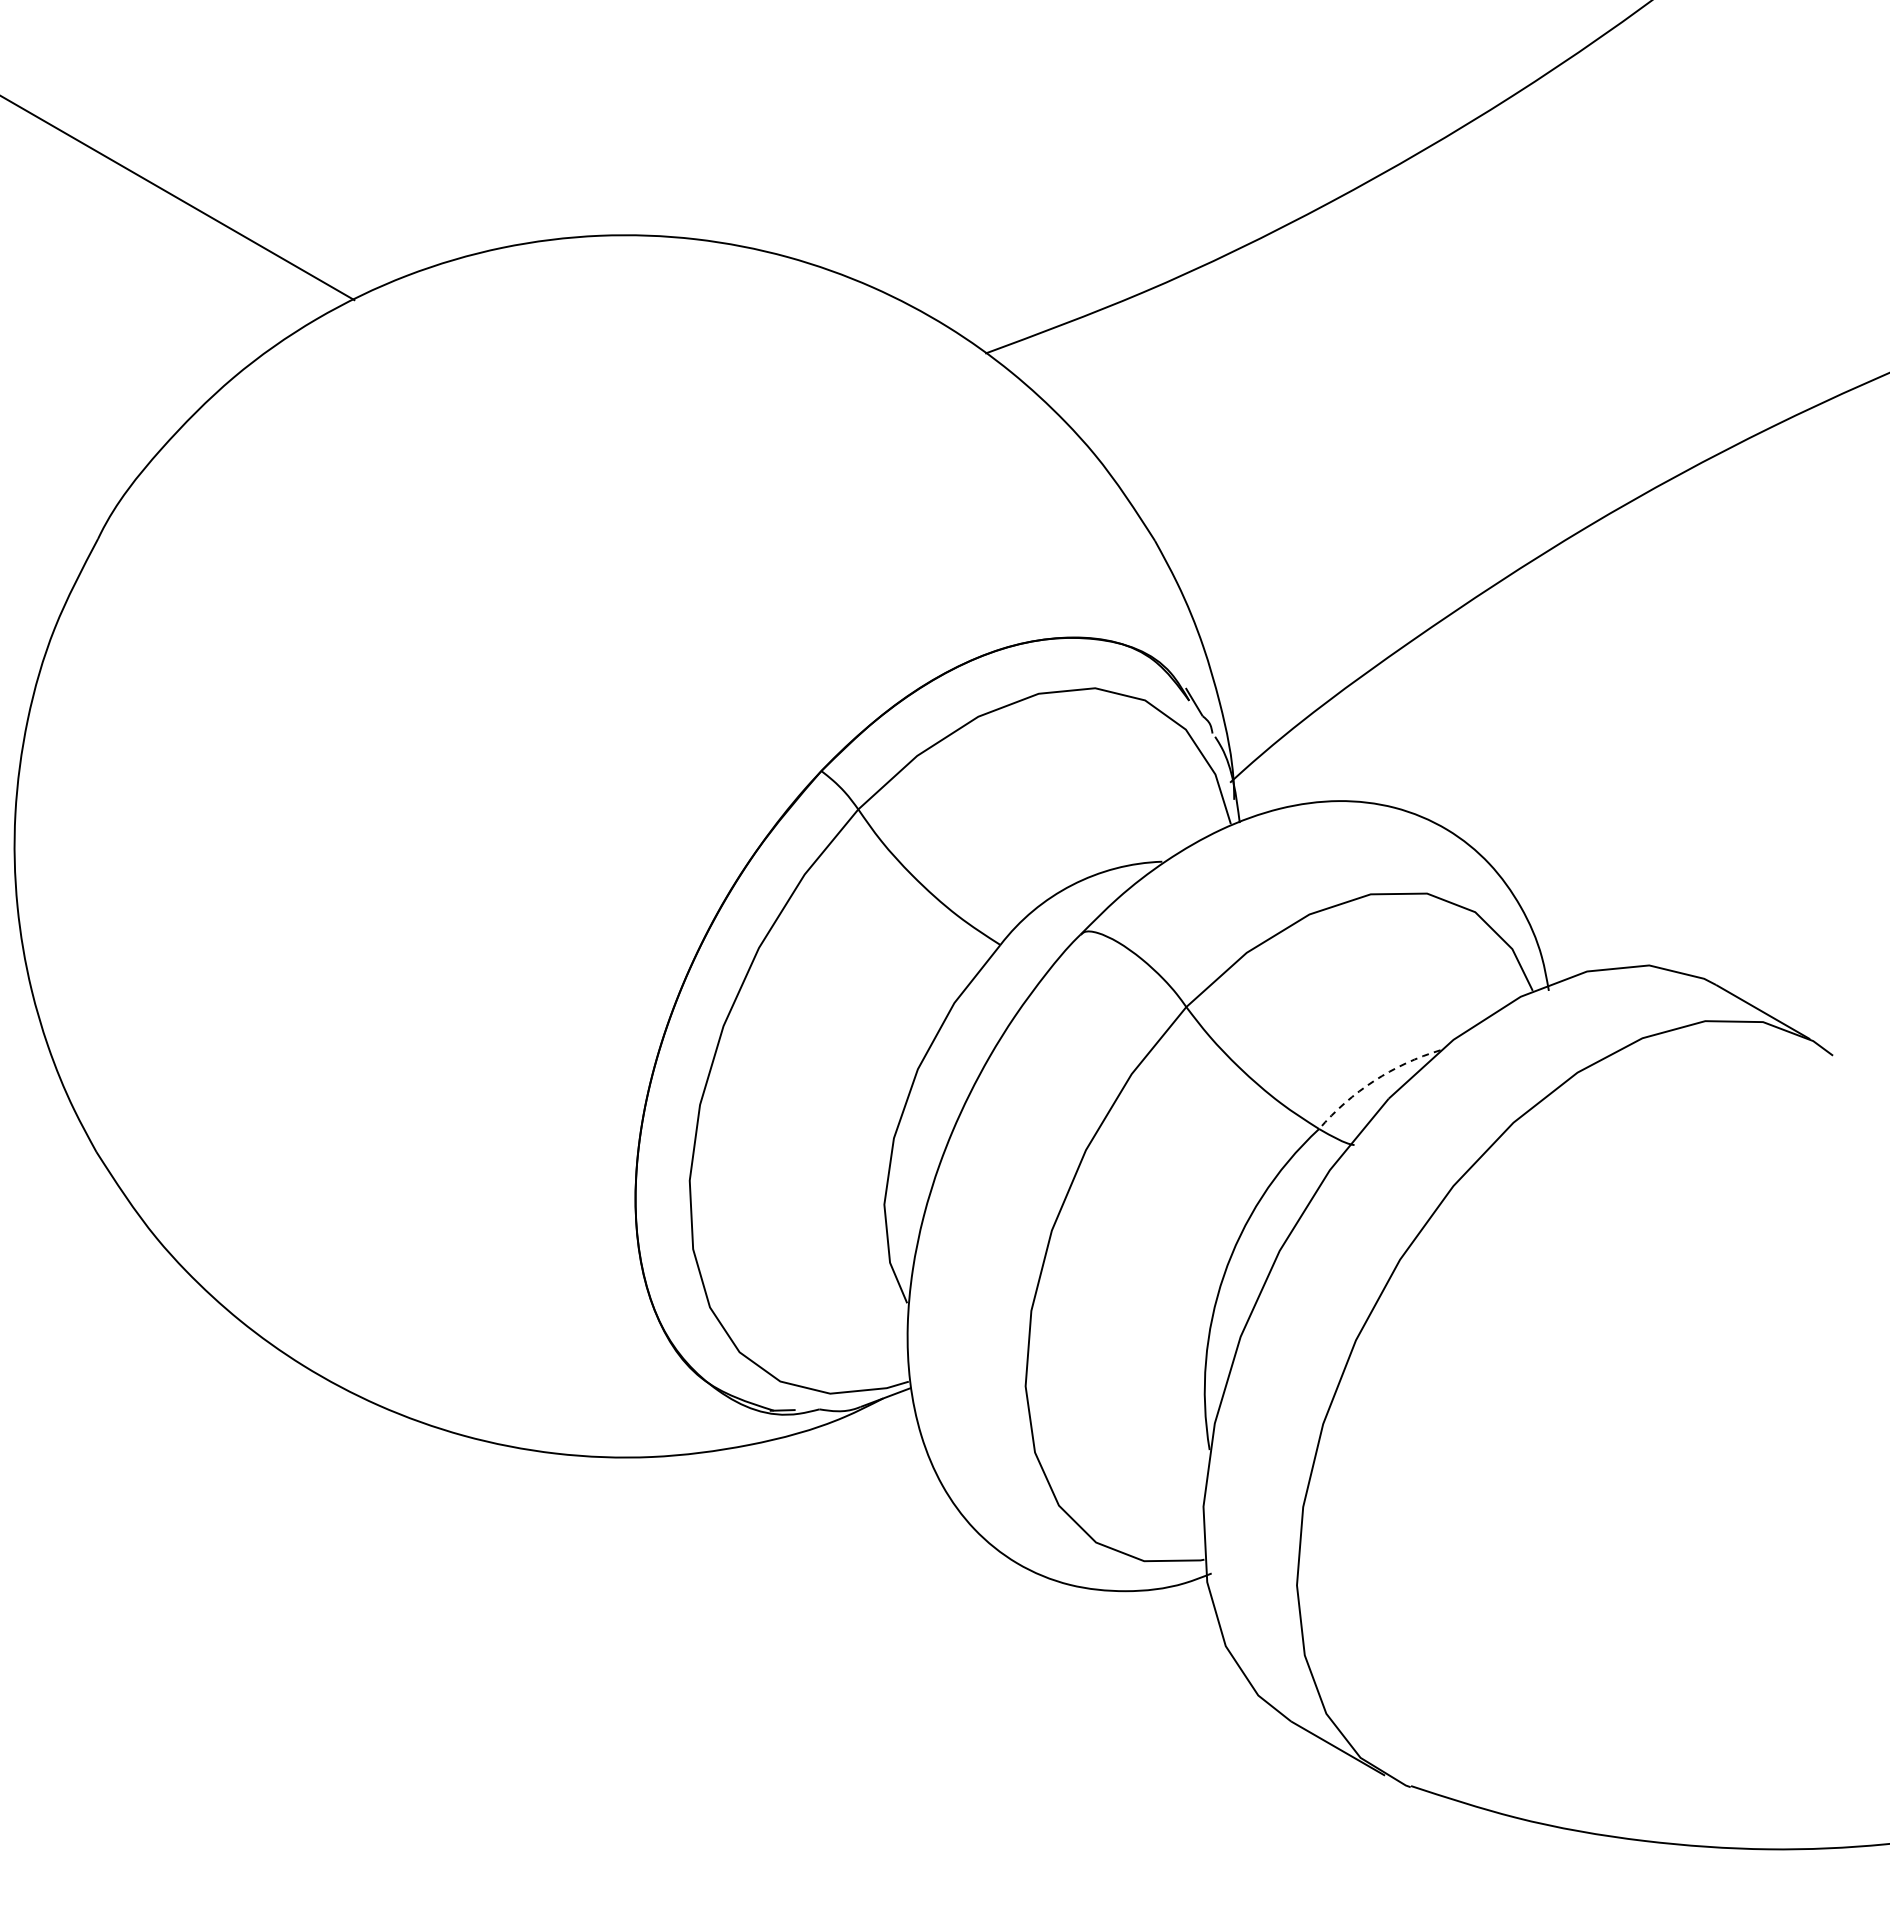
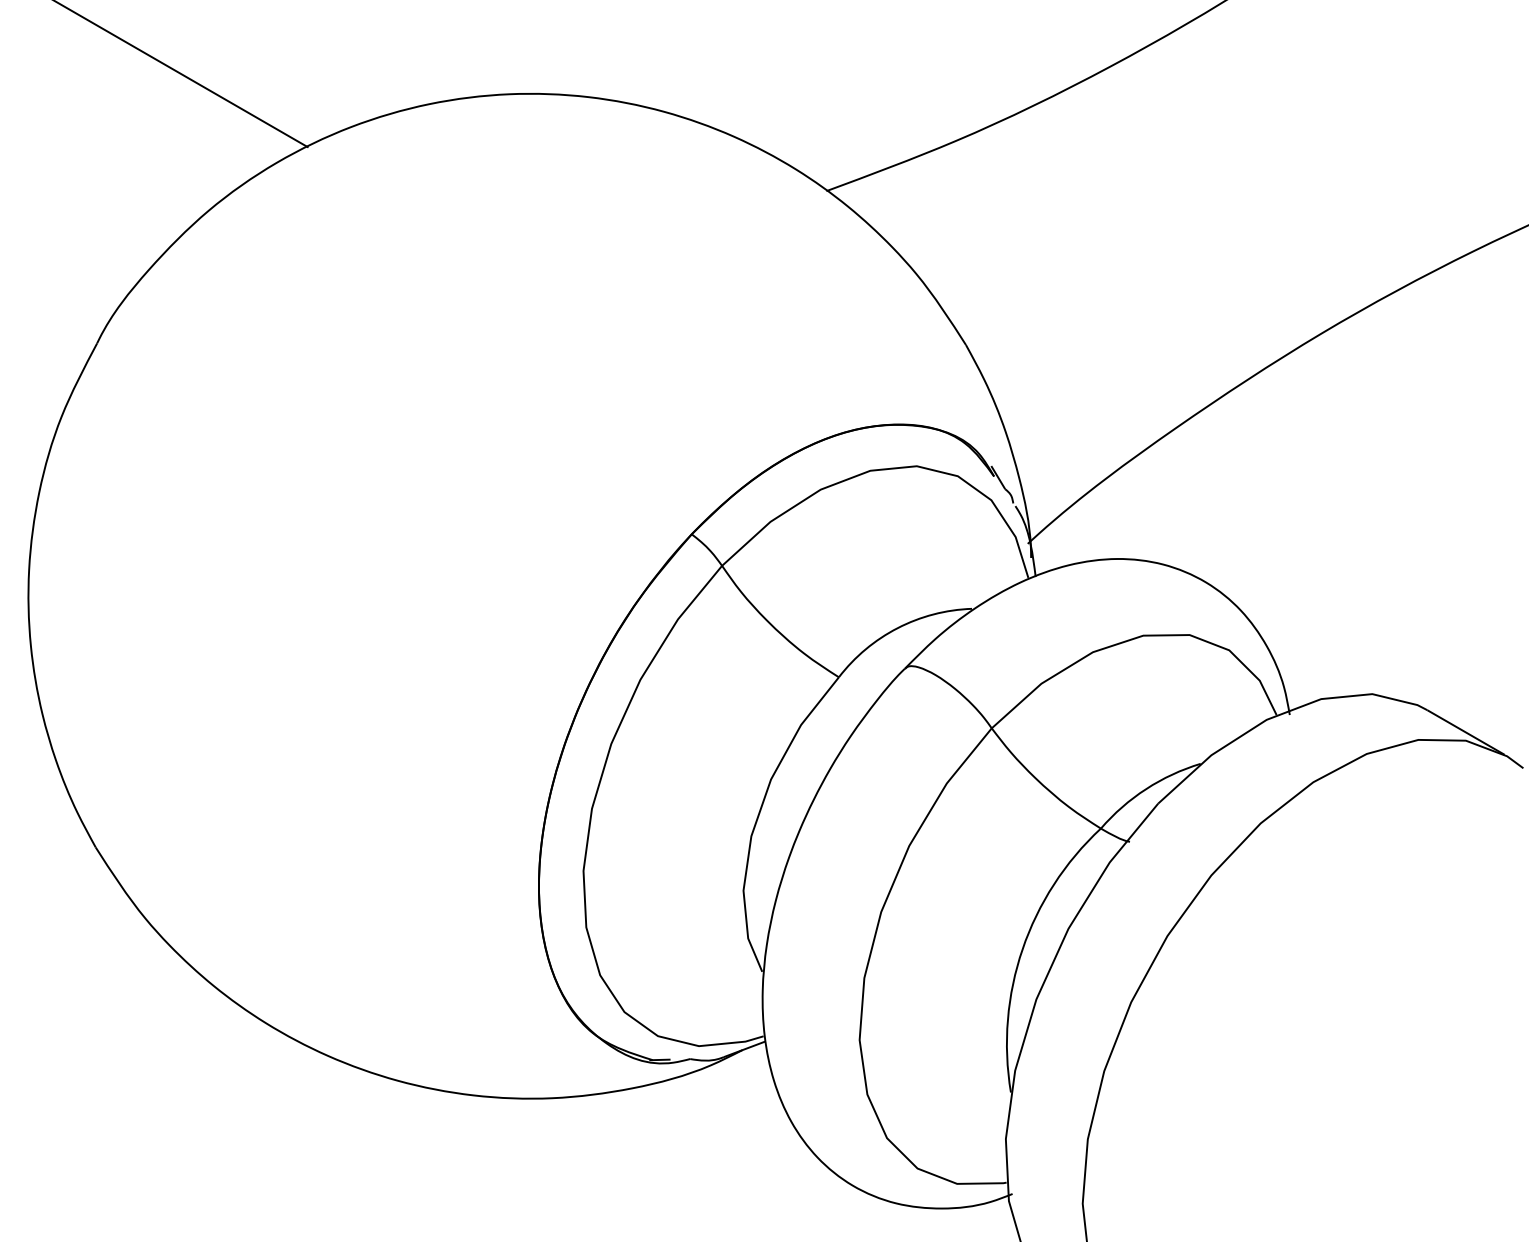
arc: (1374, 1080) -> (1146, 788), dashed -> solid

